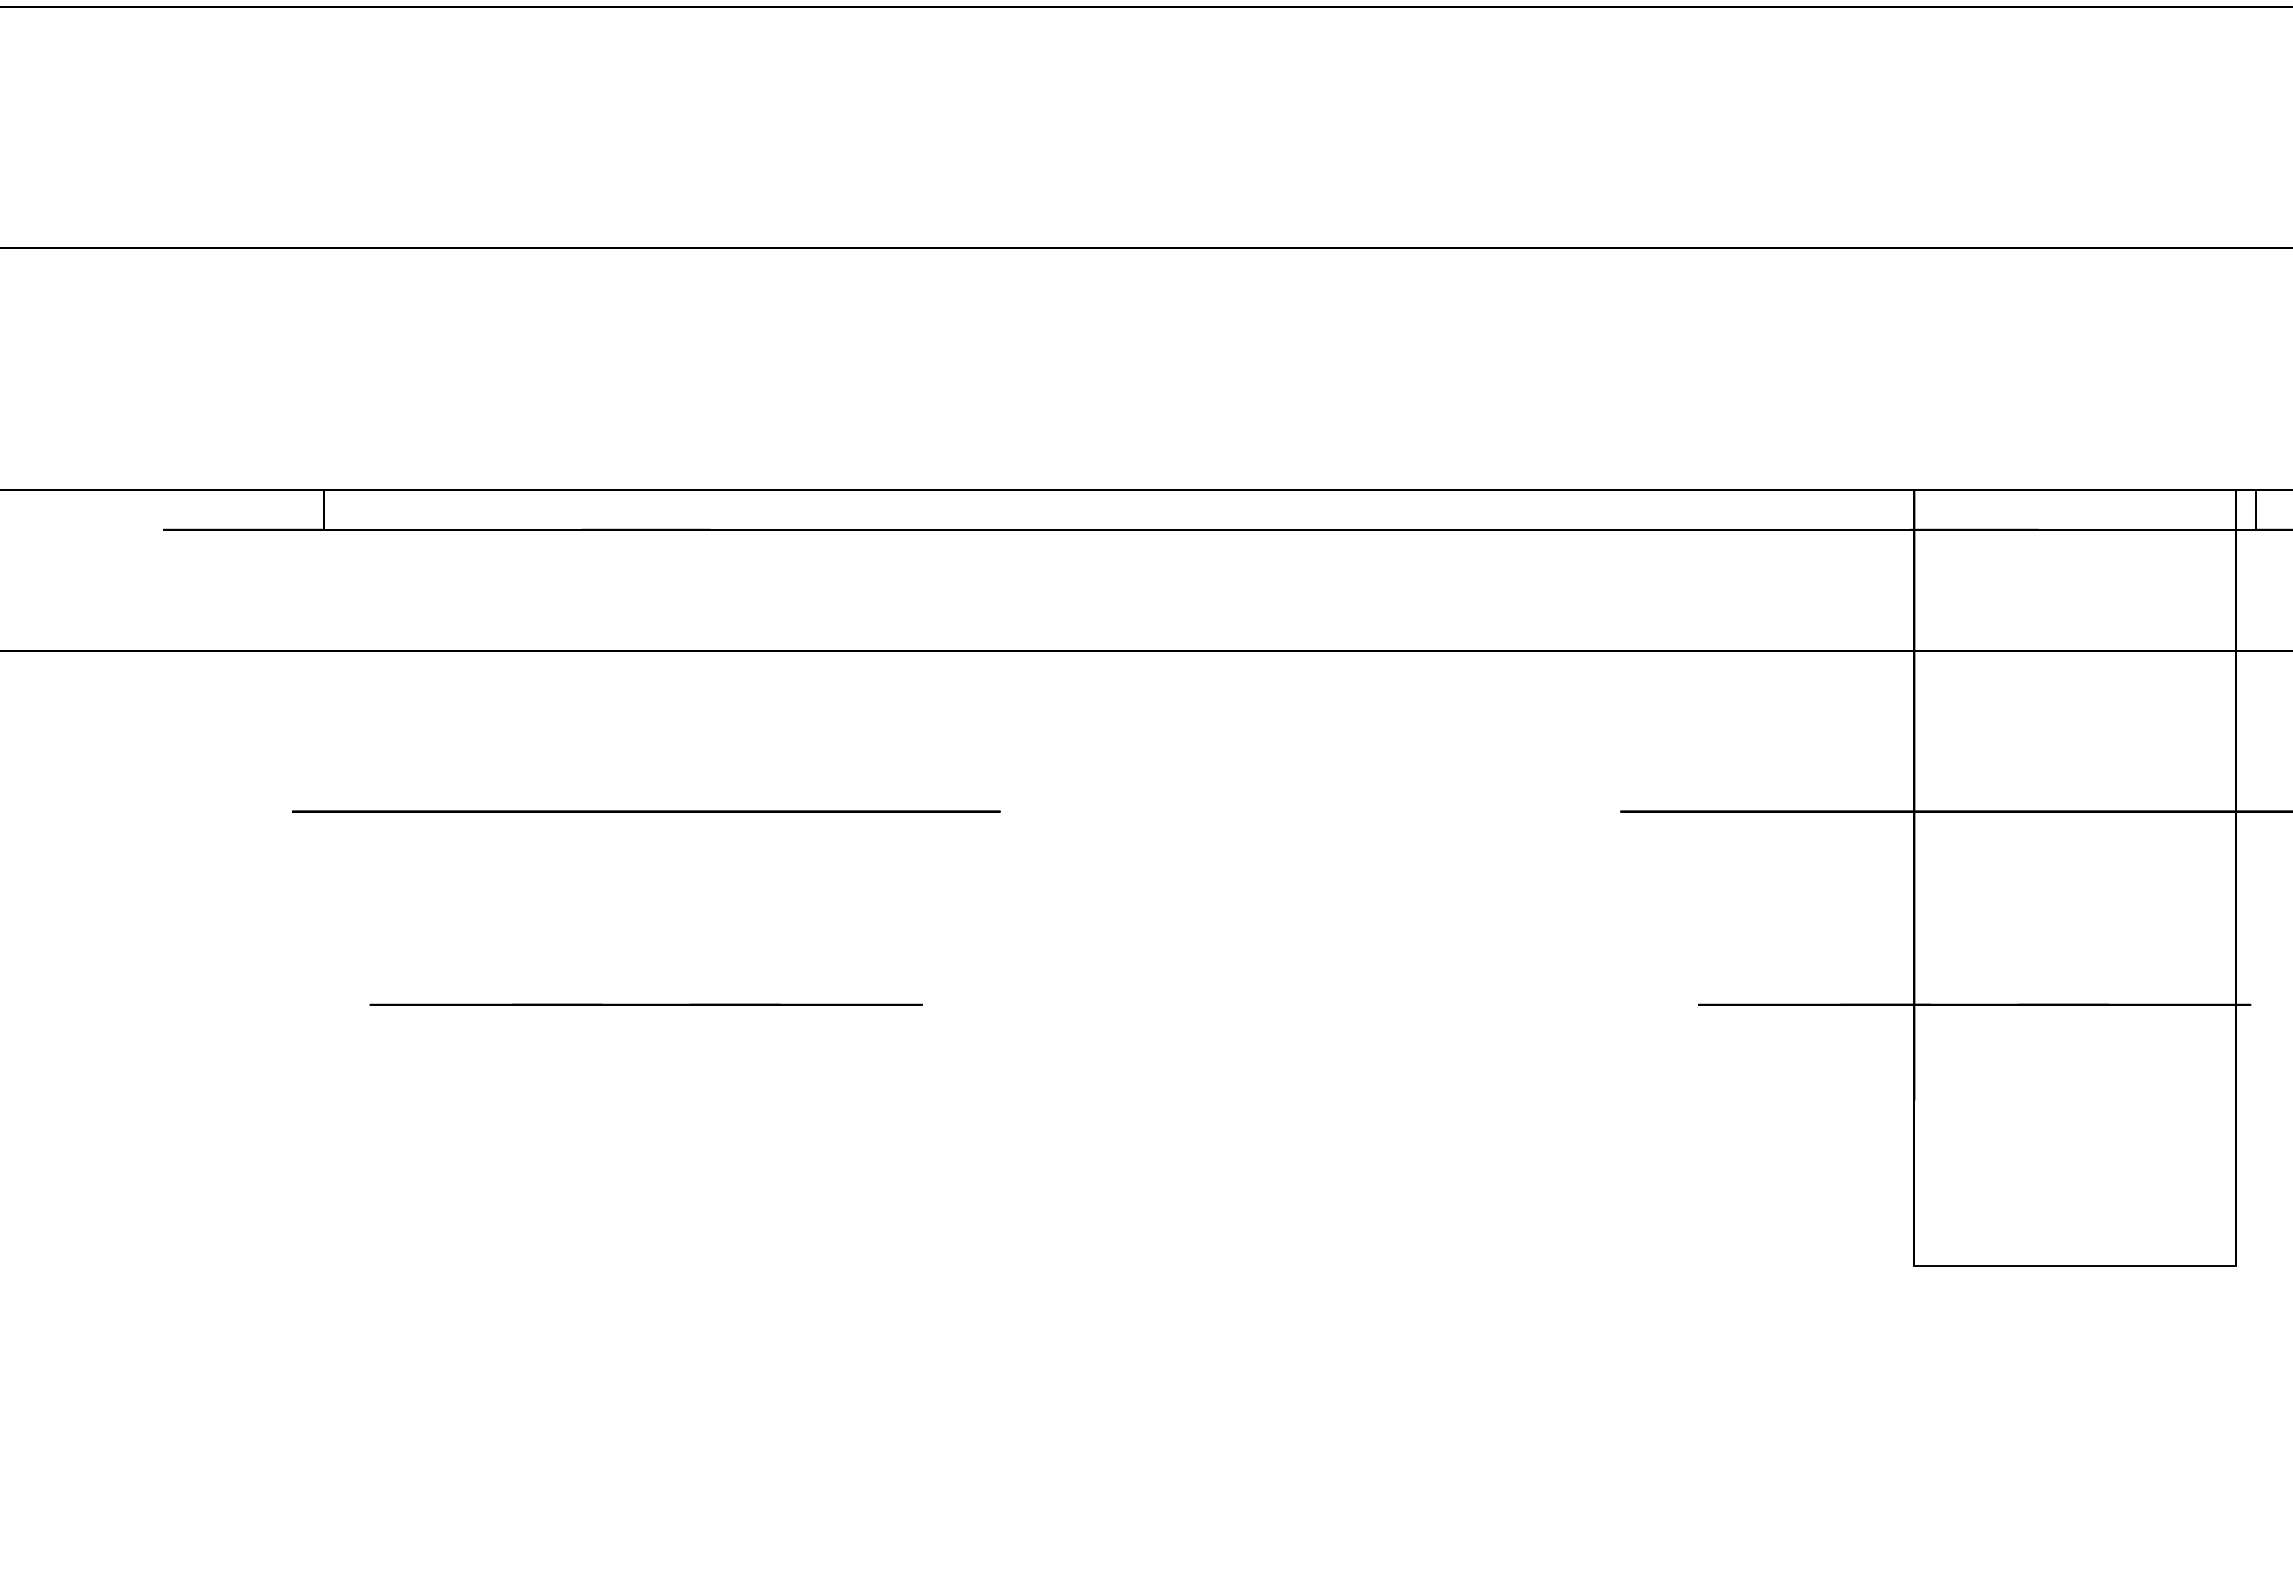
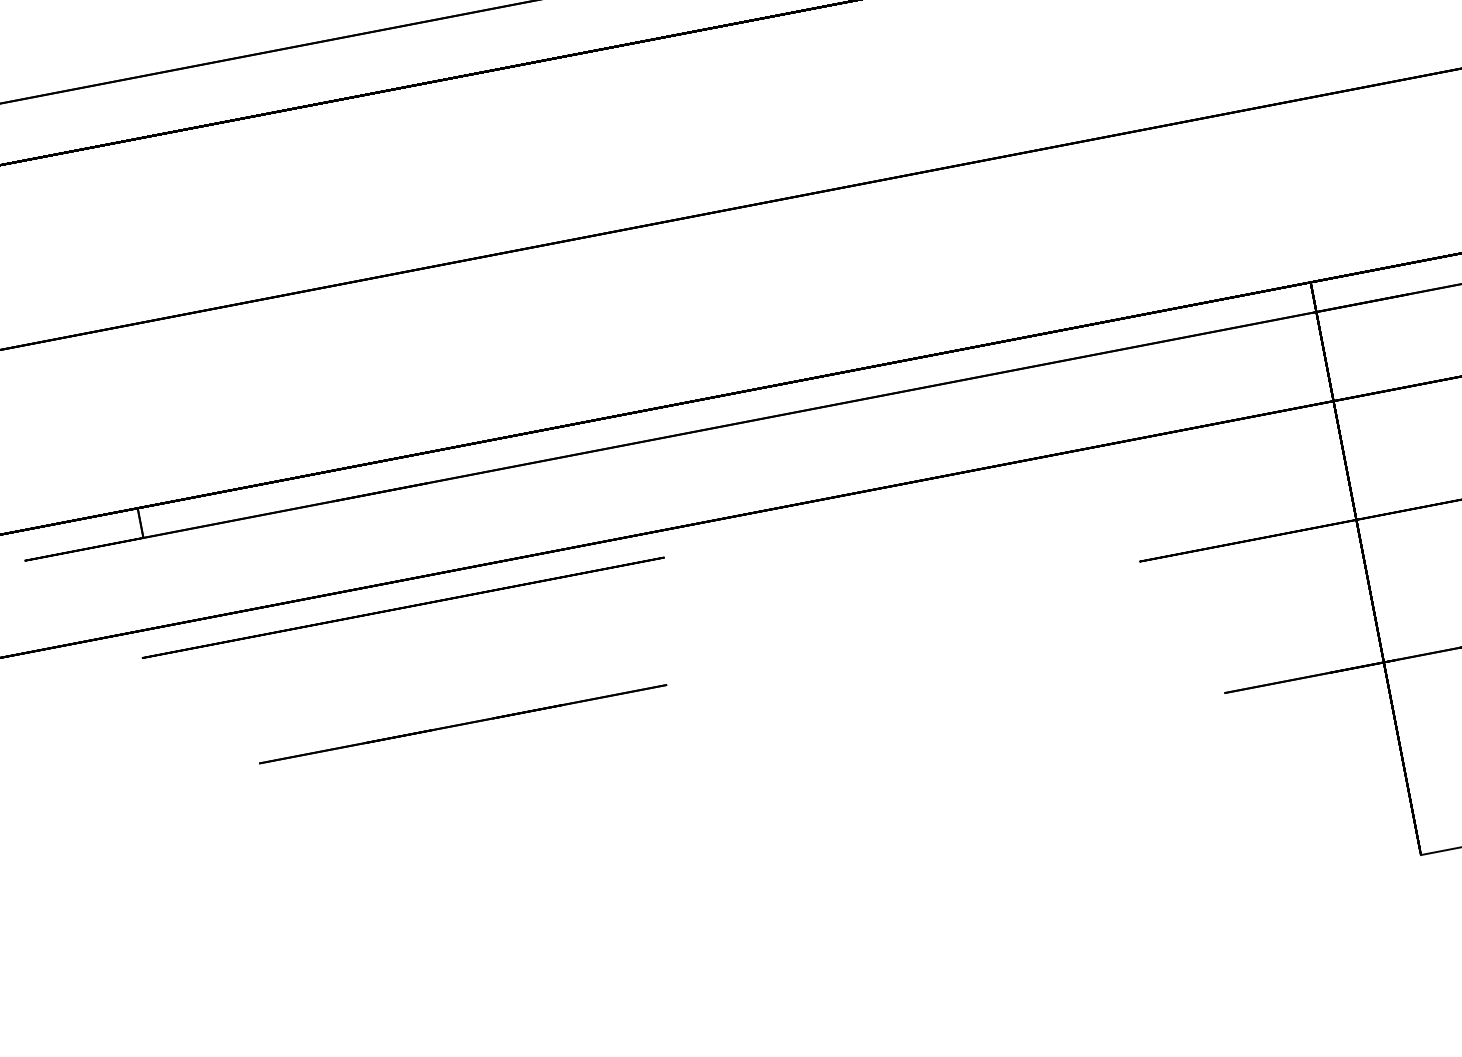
circle: (646, 811) -> (403, 607), moved
line: (645, 1004) -> (462, 724), moved

